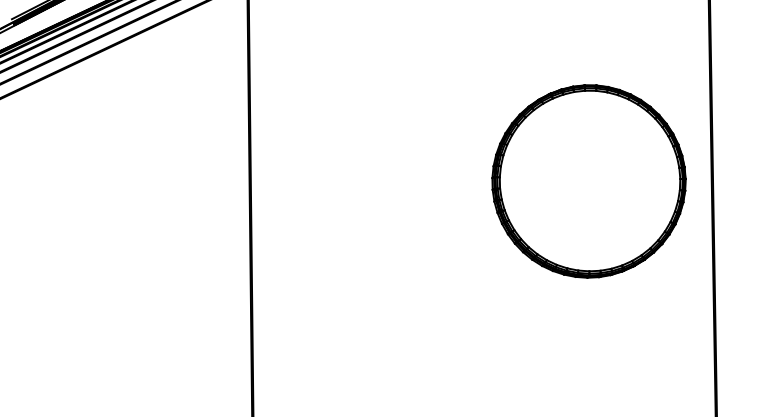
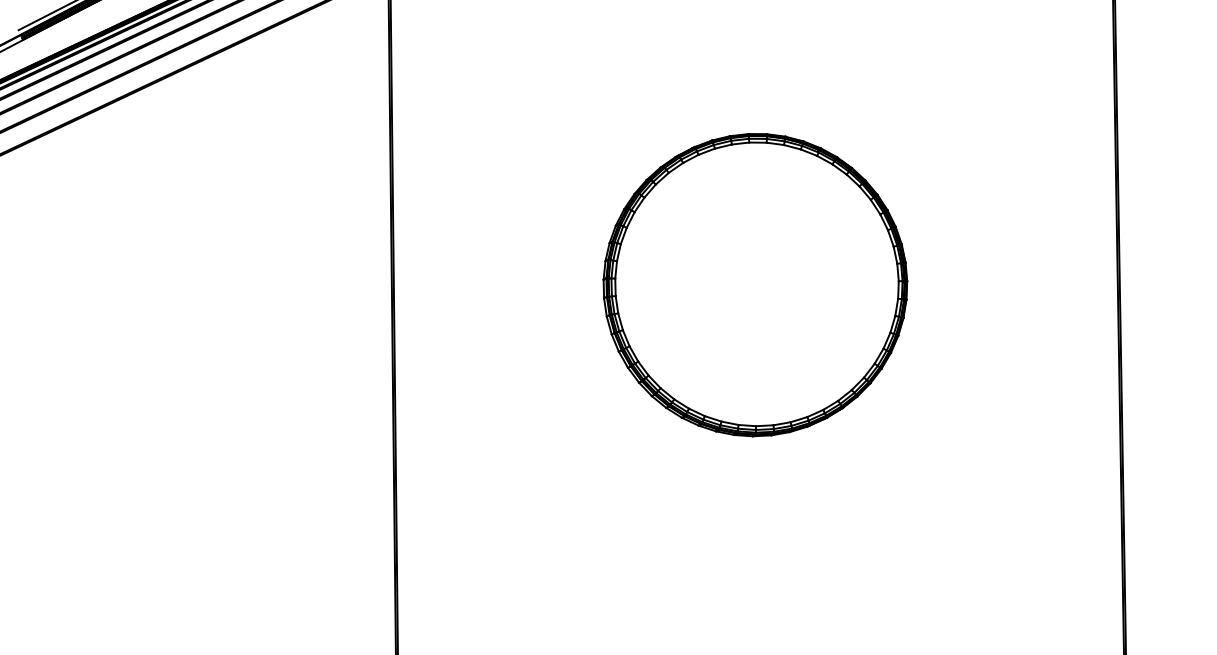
part: (588, 181) -> (754, 285), moved

